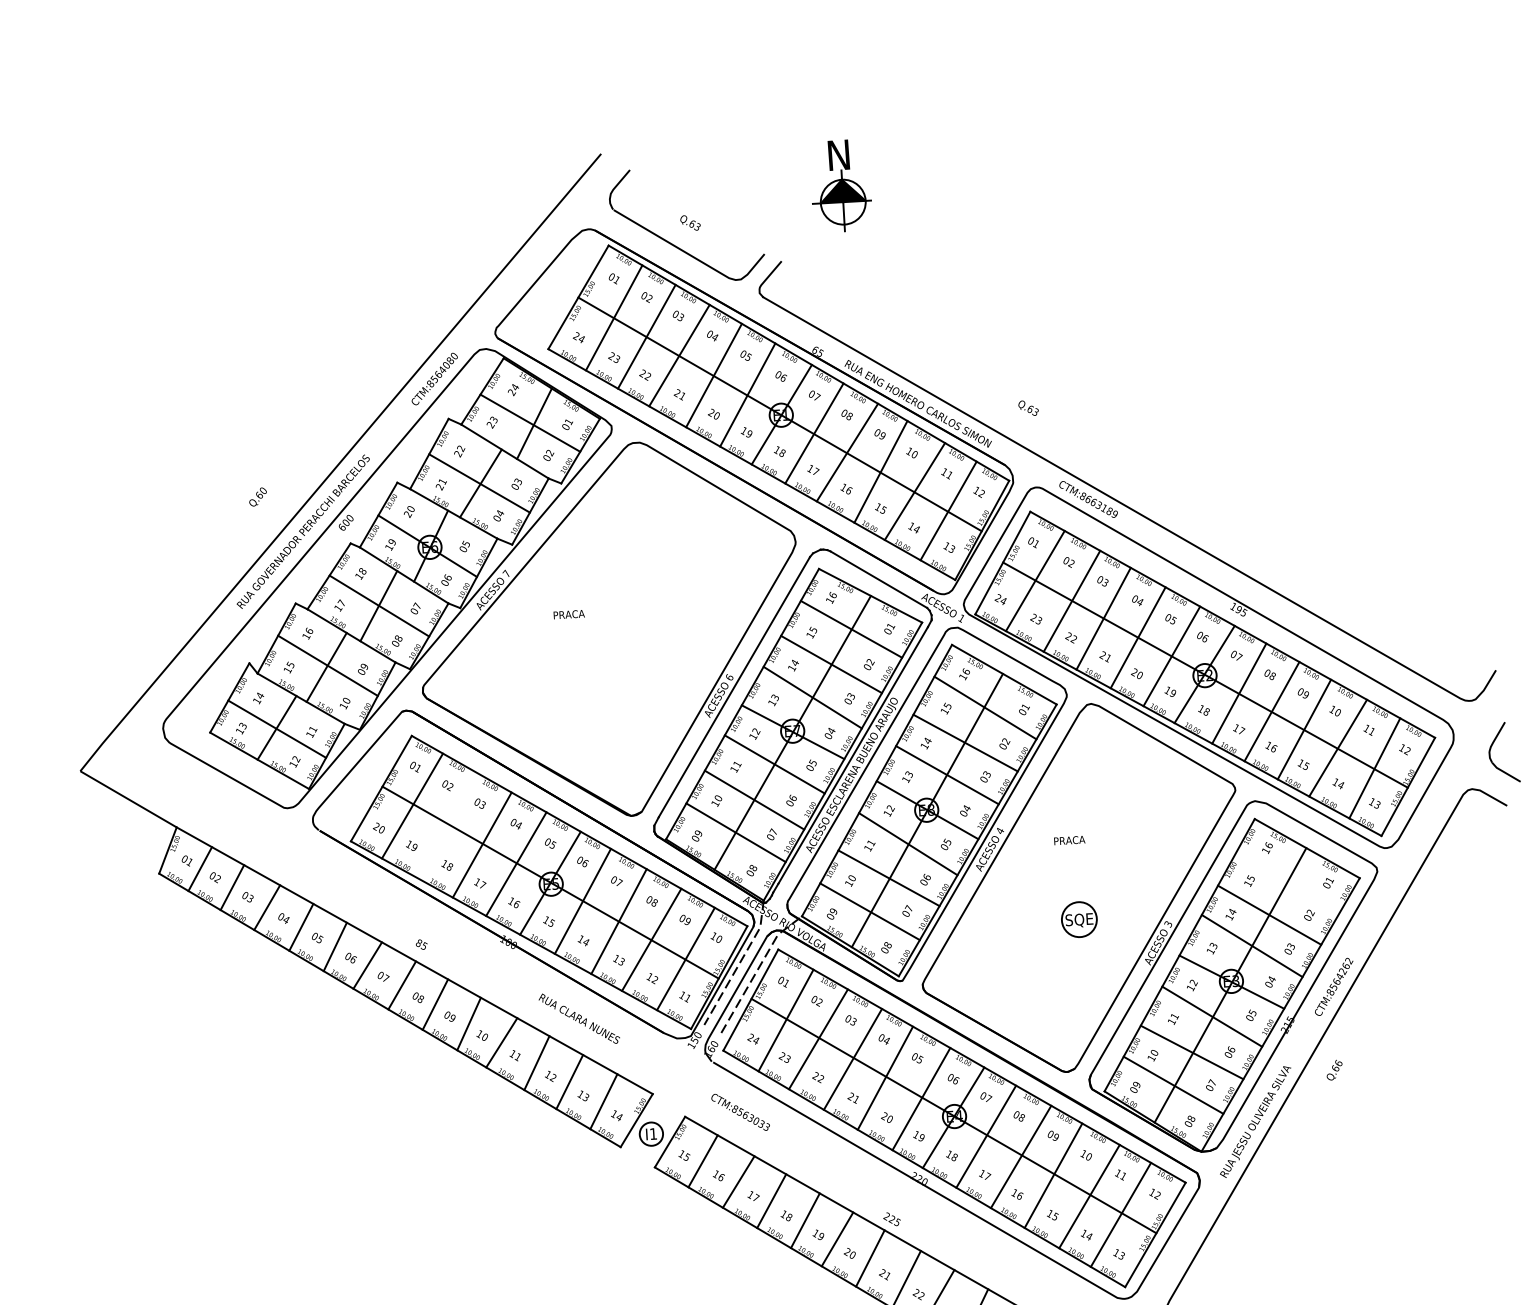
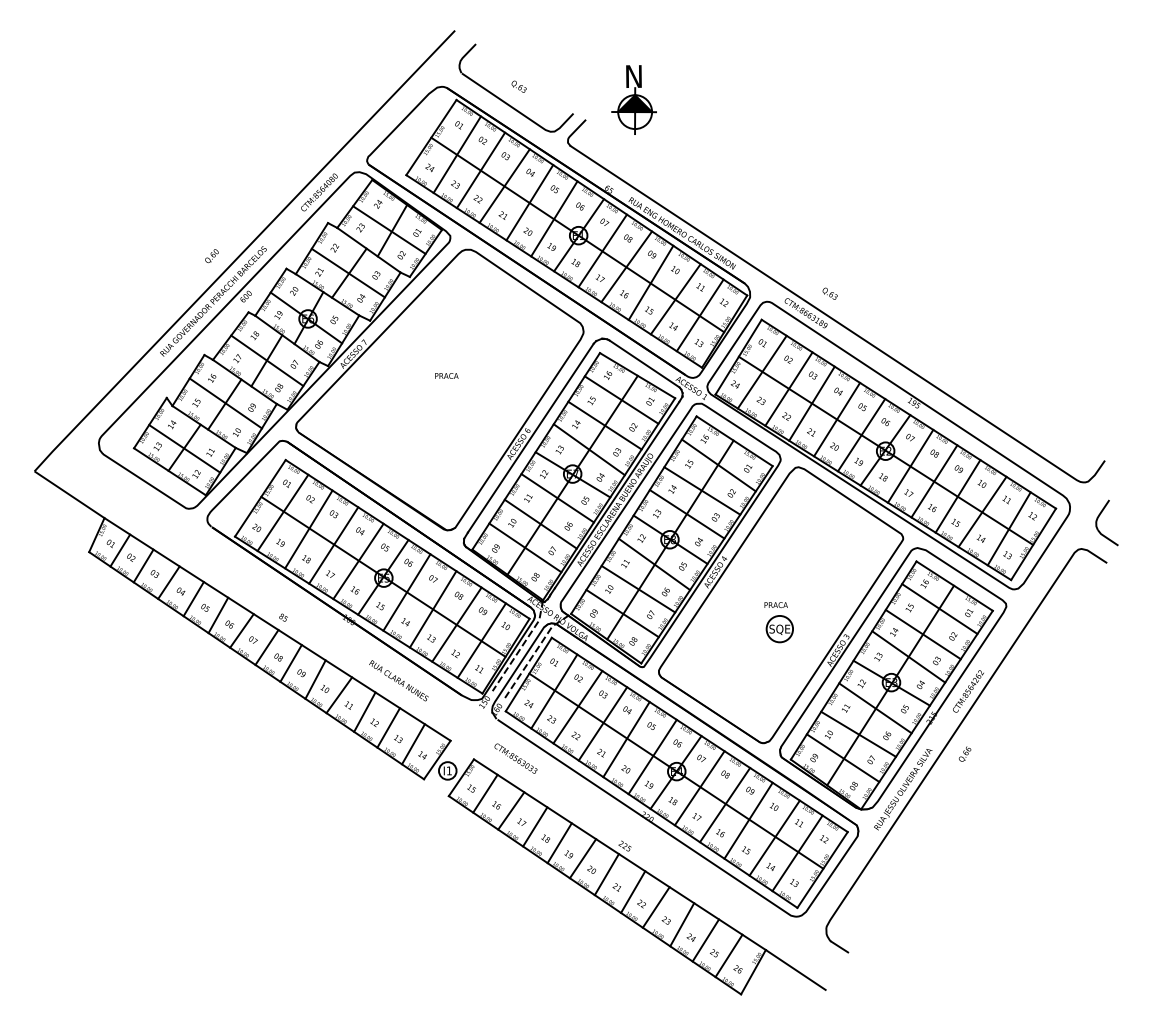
part: (840, 185) -> (633, 99), moved
text: (1027, 407) -> (829, 293), moved
text: (257, 497) -> (211, 256), moved
text: (568, 613) -> (446, 375), moved
line: (447, 825) -> (308, 529), added
text: (1068, 839) -> (775, 604), moved
line: (1288, 879) -> (939, 608), added

